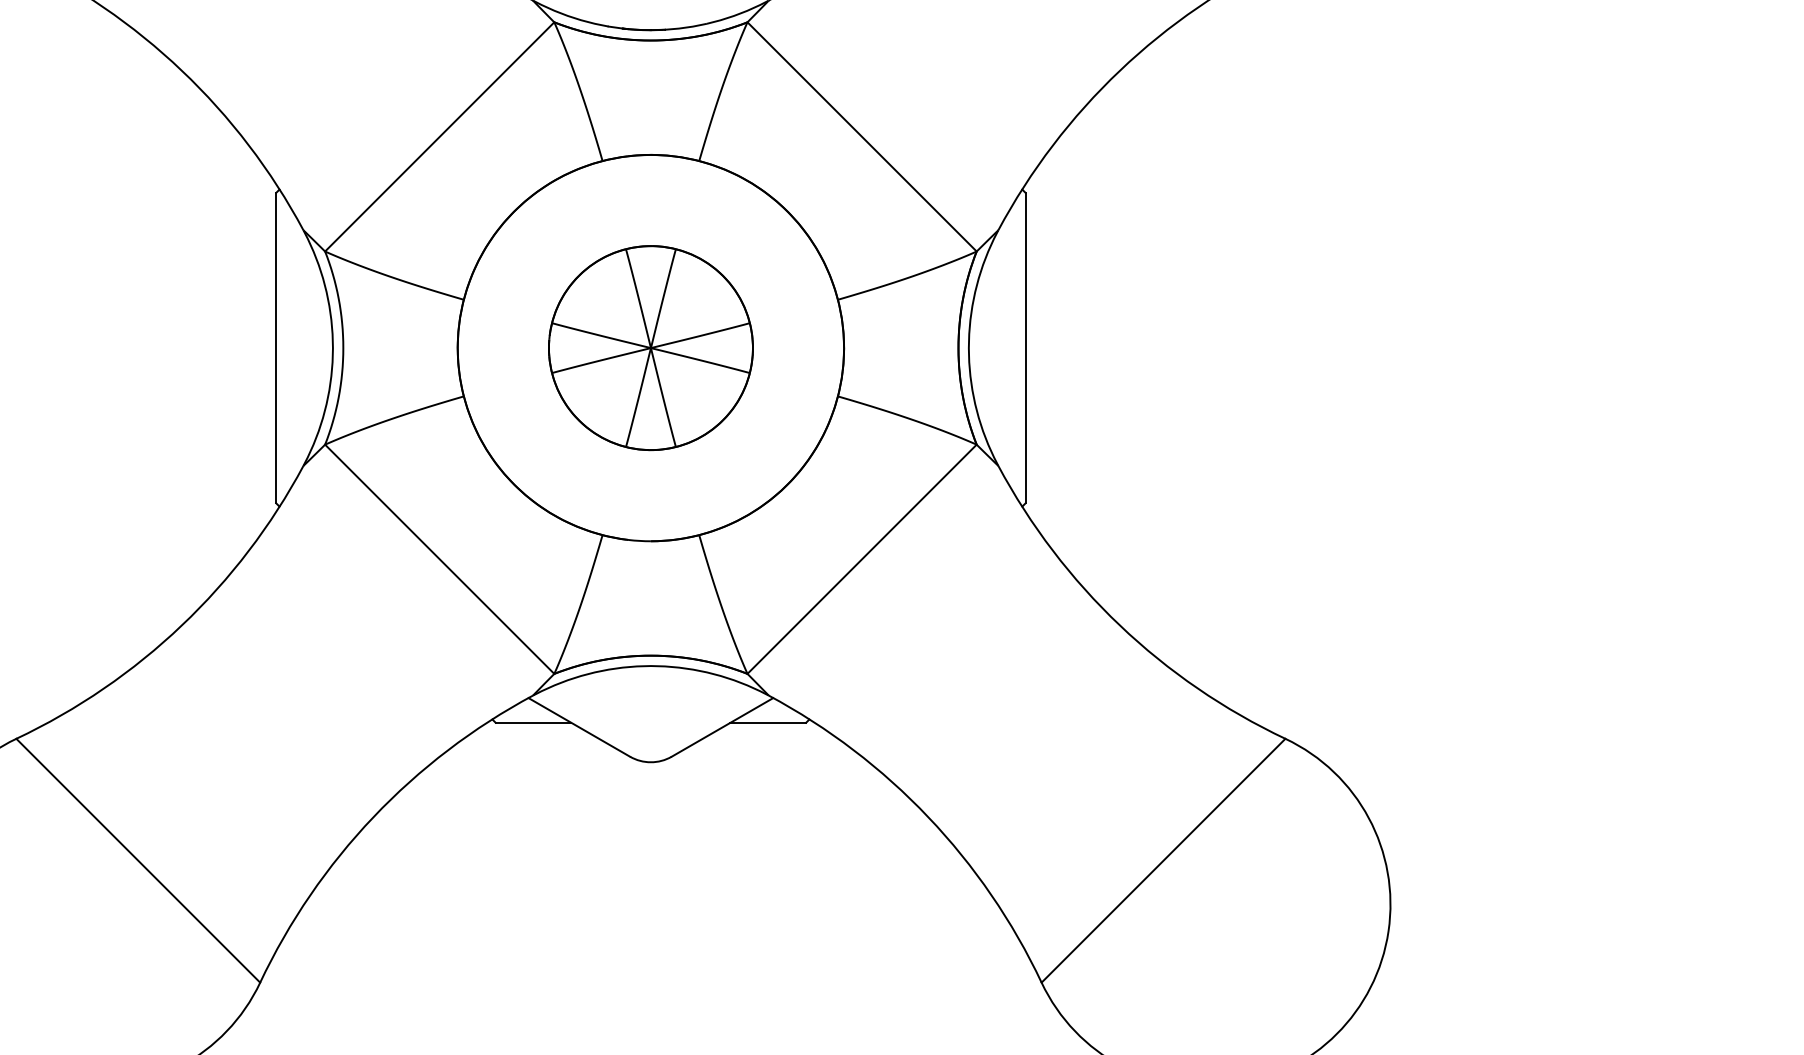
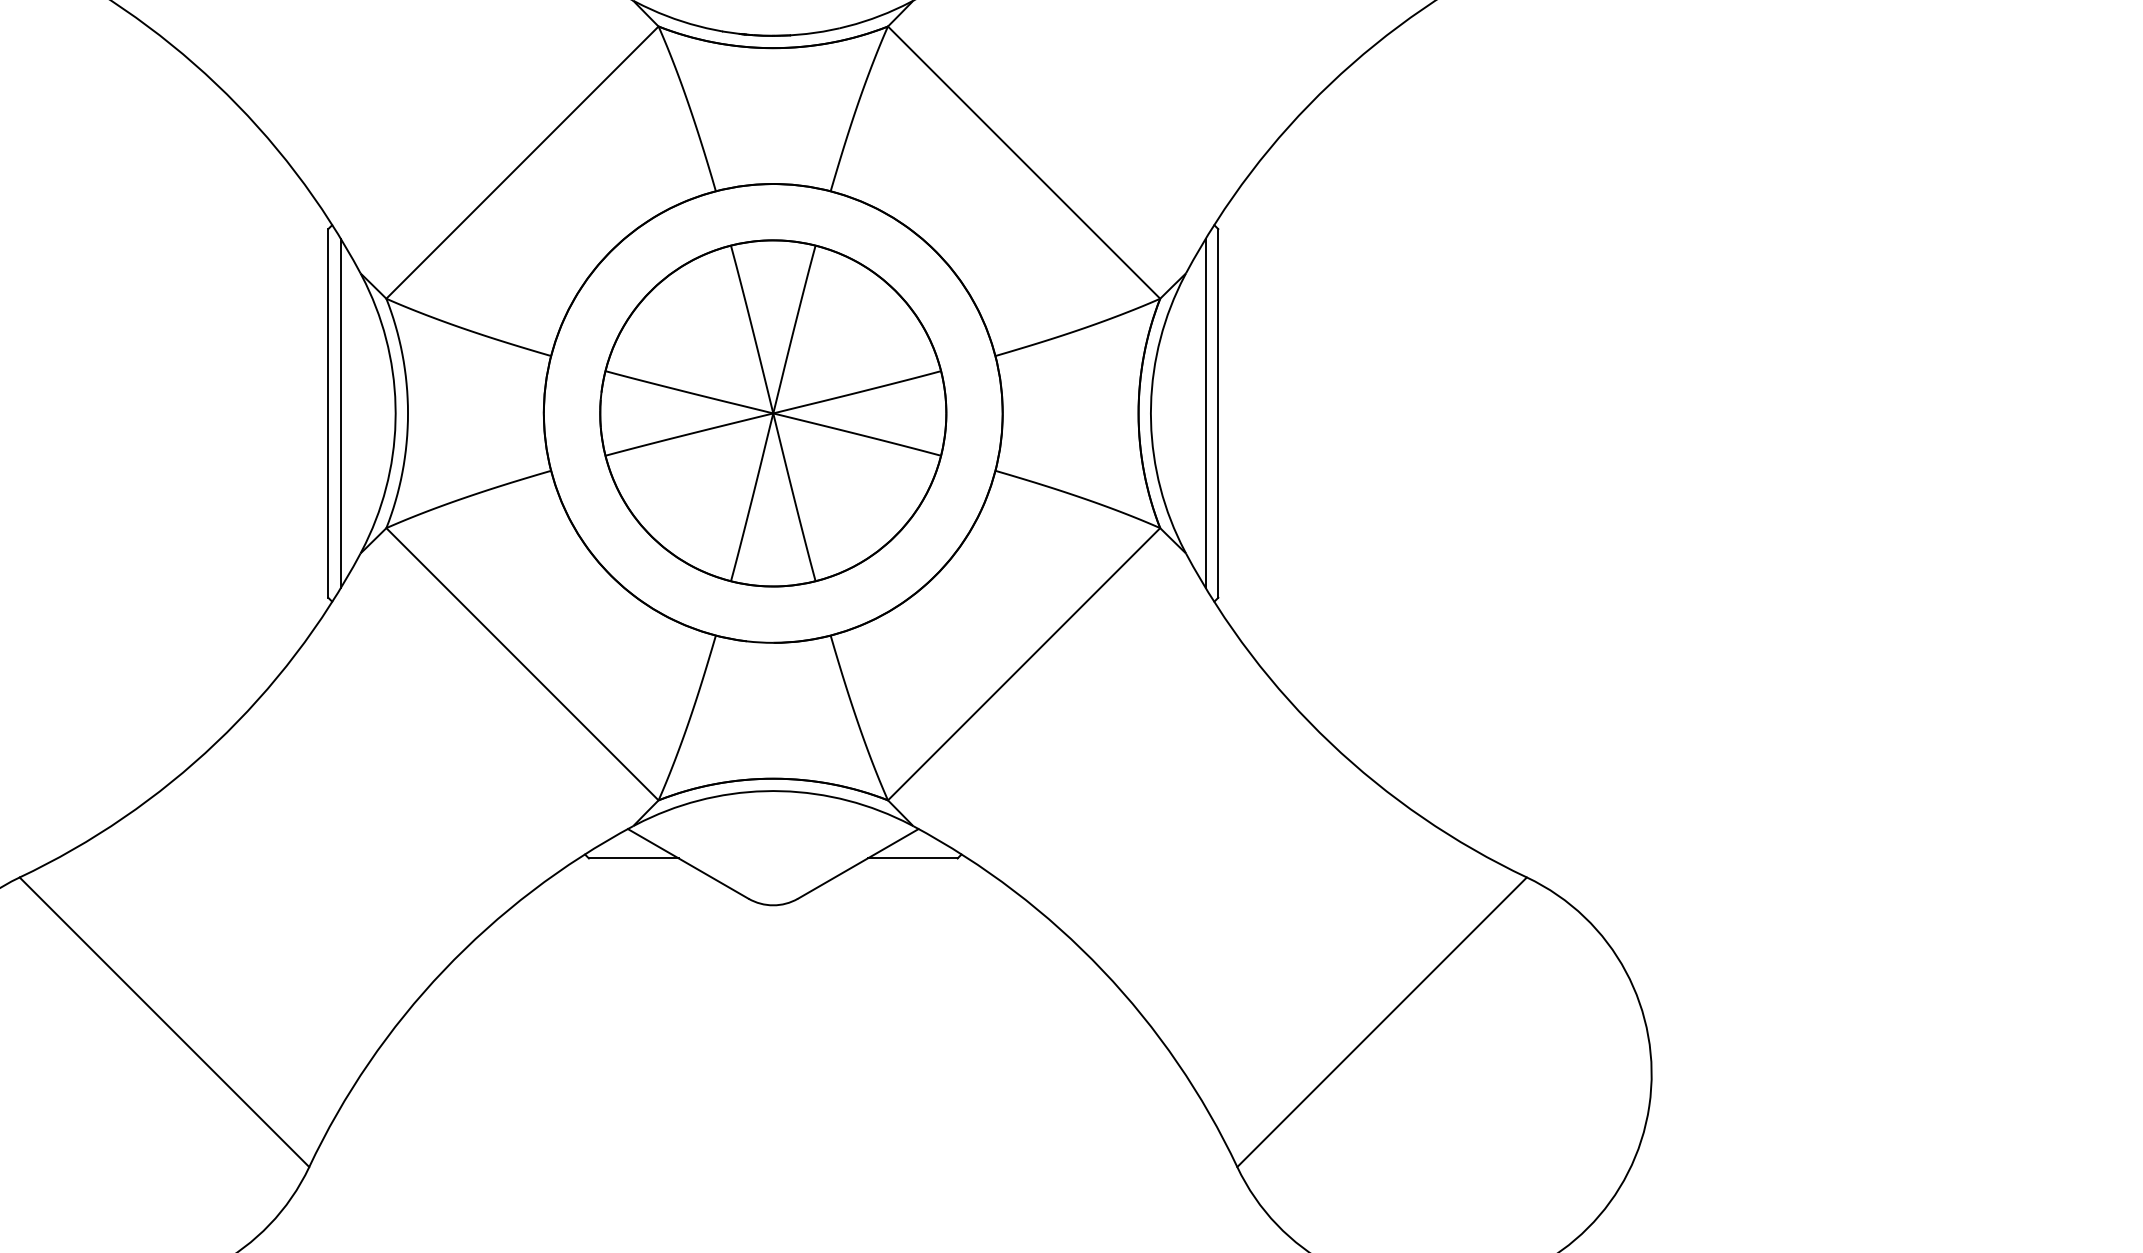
line: (286, 348) -> (340, 413), added
part: (651, 348) -> (773, 413), size x1.43
line: (1014, 348) -> (1205, 413), added

